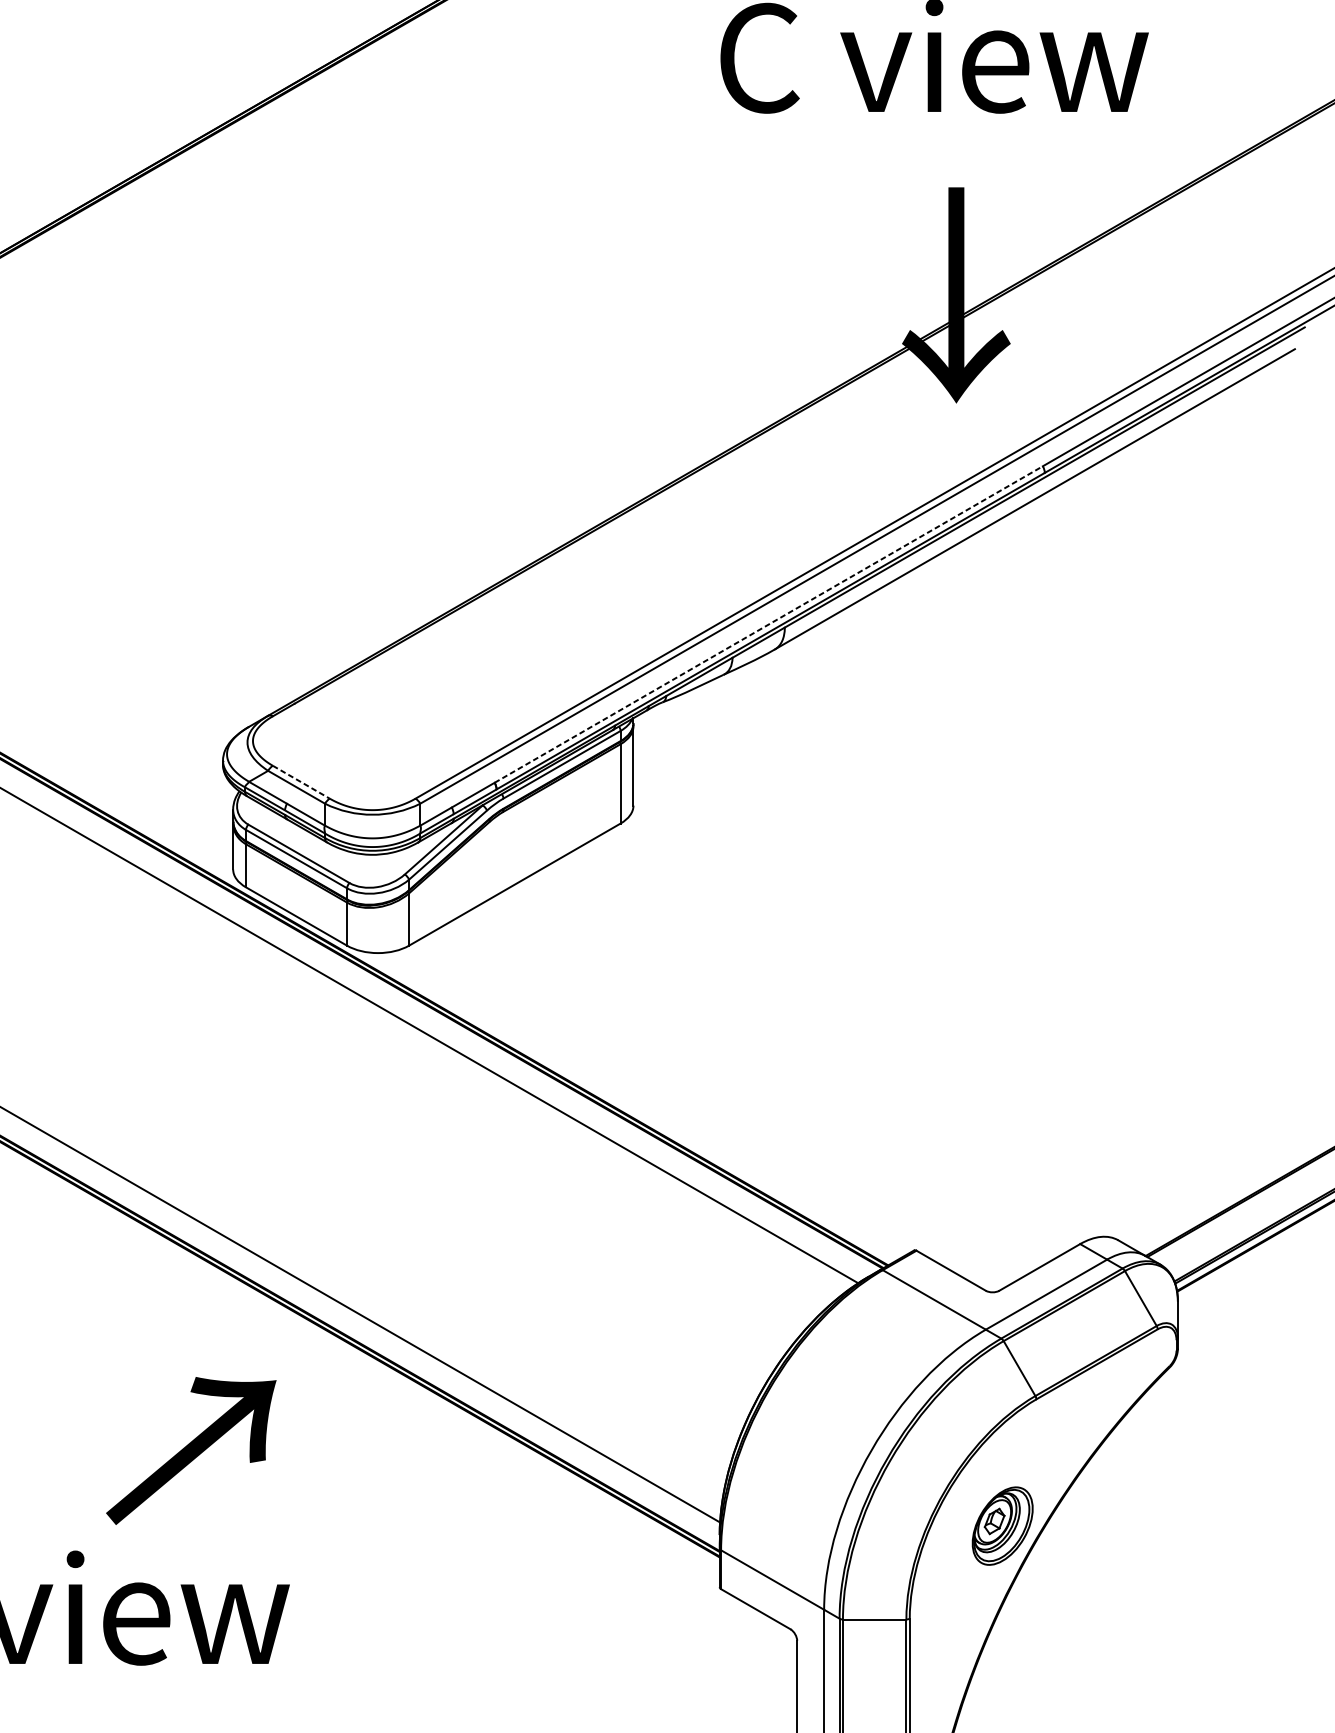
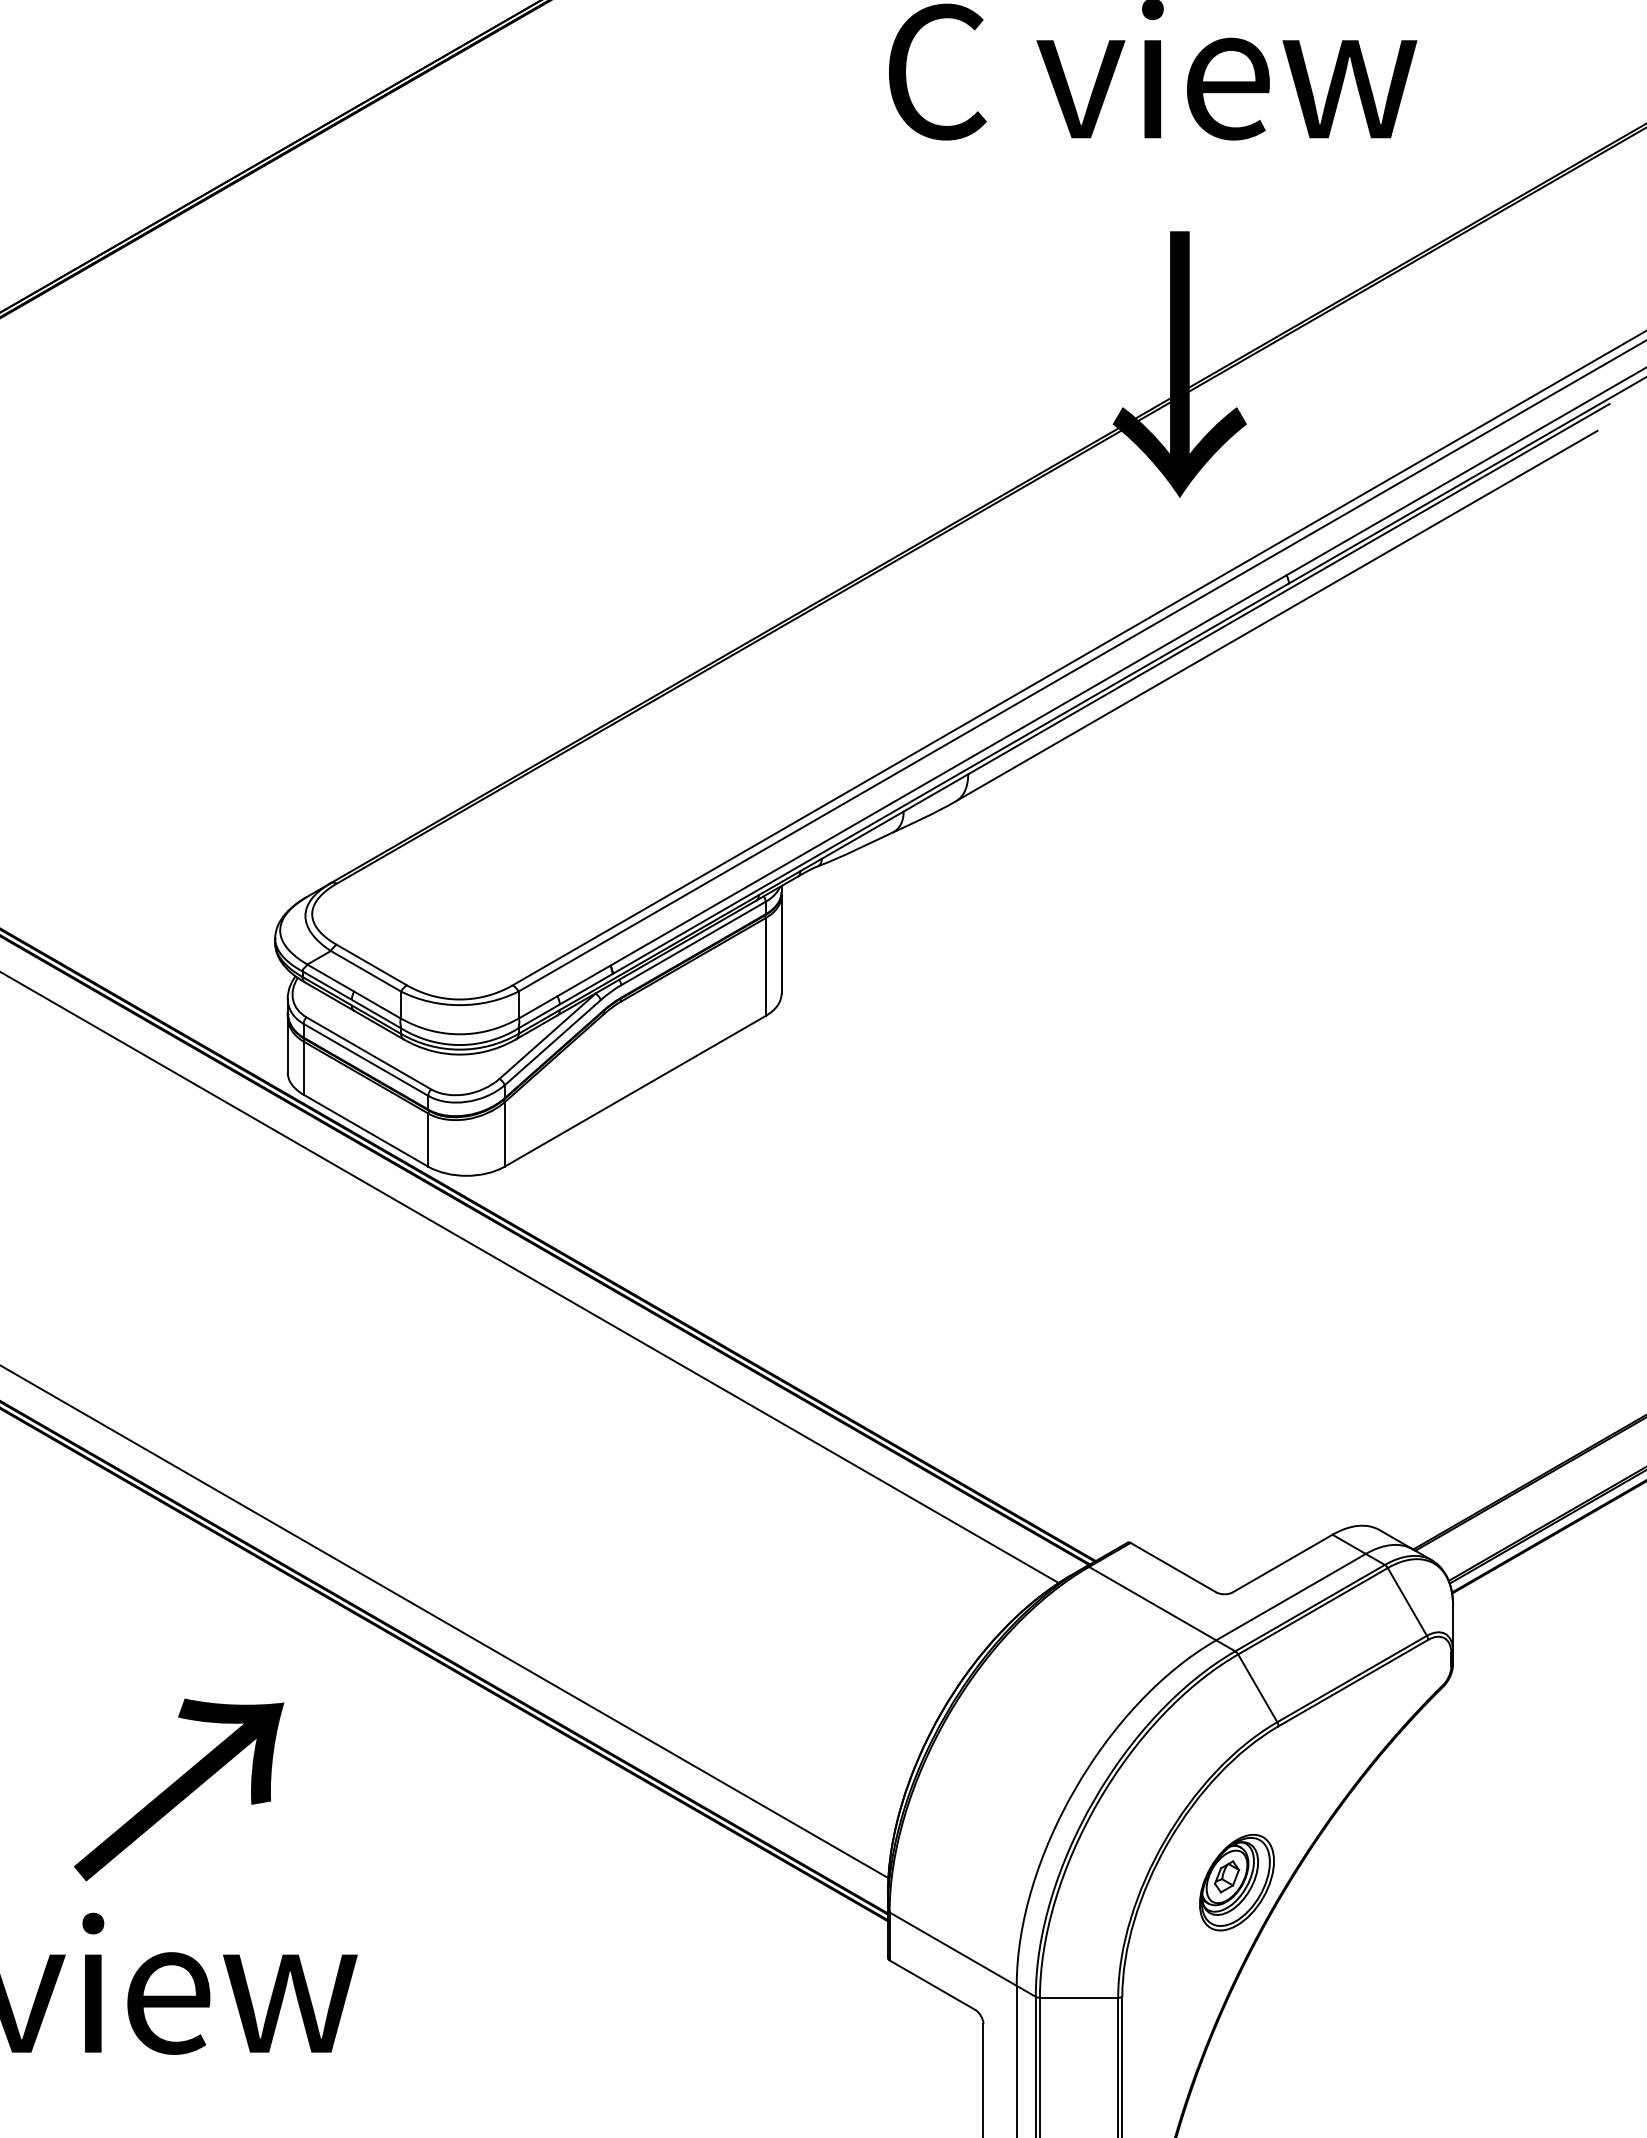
line: (768, 624) -> (948, 770), dashed -> solid
line: (301, 782) -> (371, 965), dashed -> solid
text: (191, 1450) -> (179, 1789), moved

